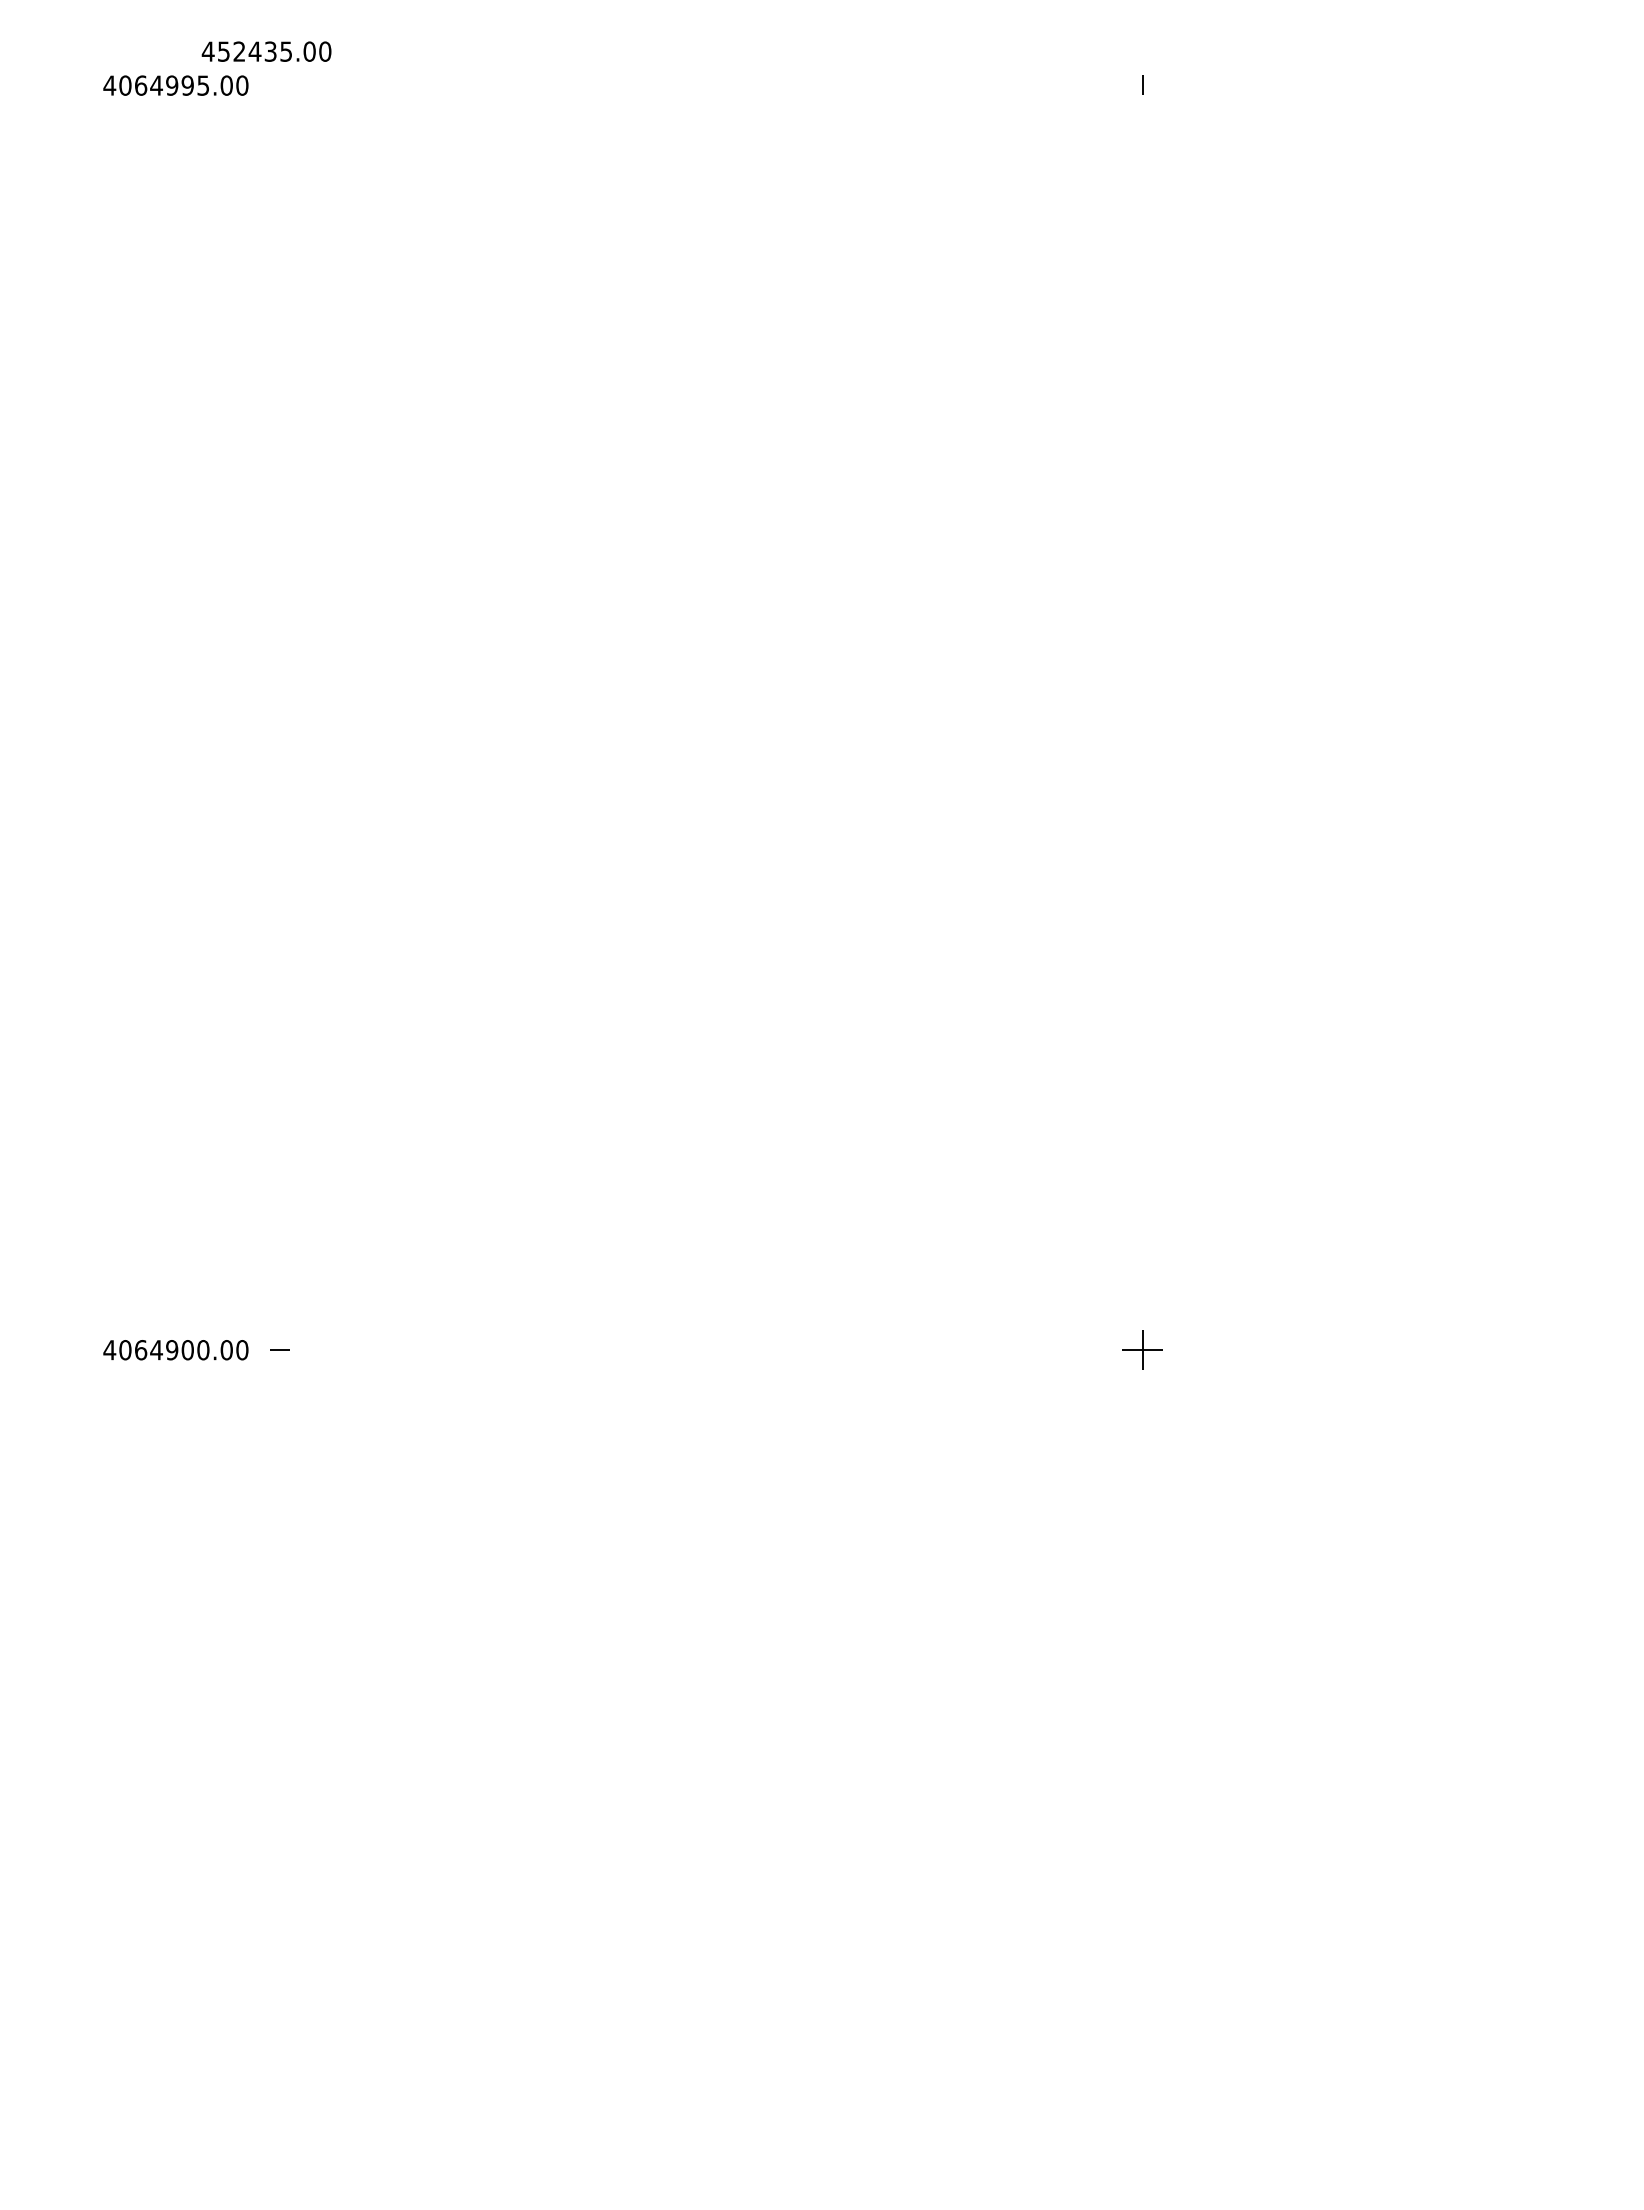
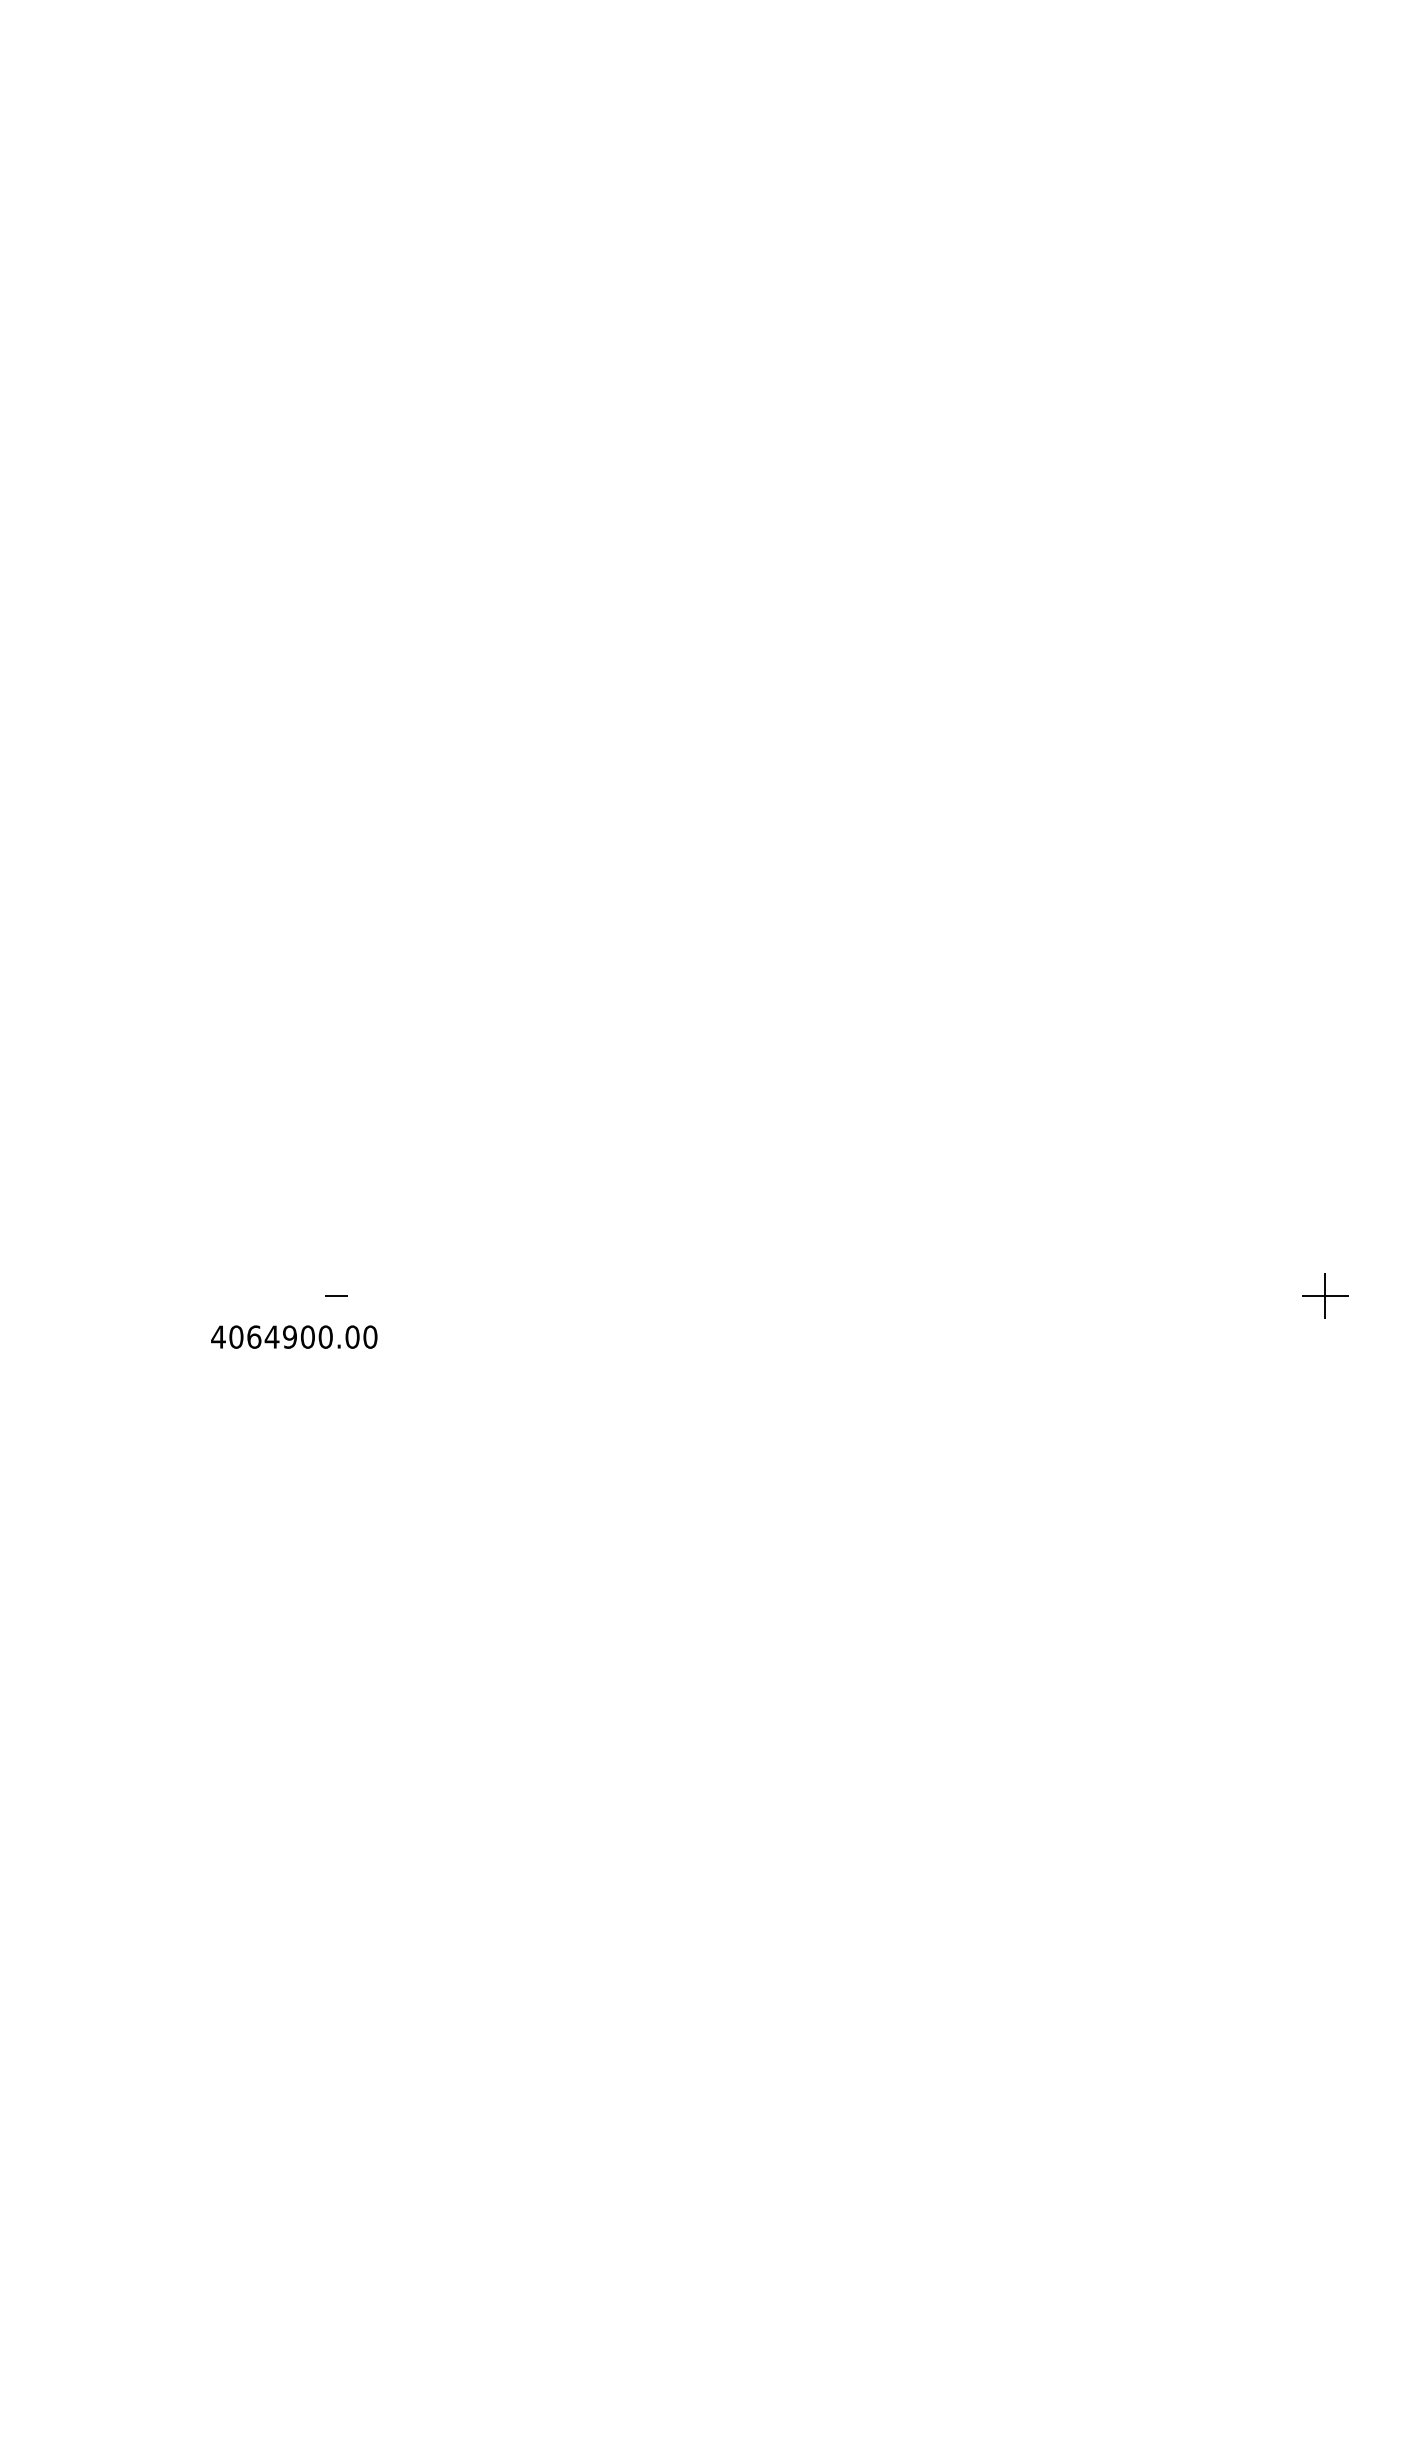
text: (175, 1350) -> (293, 1337), moved

